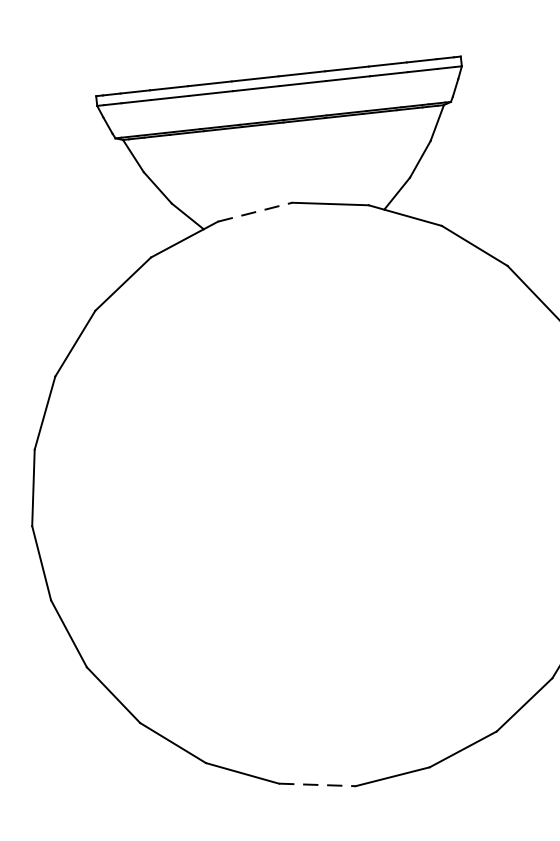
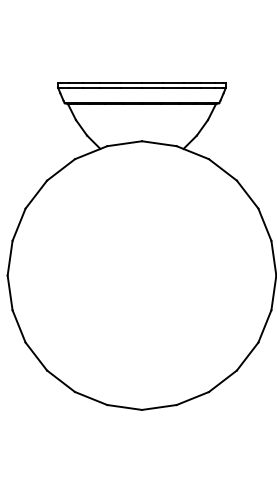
line: (254, 211) -> (124, 143), dashed -> solid
line: (317, 785) -> (124, 407), dashed -> solid

